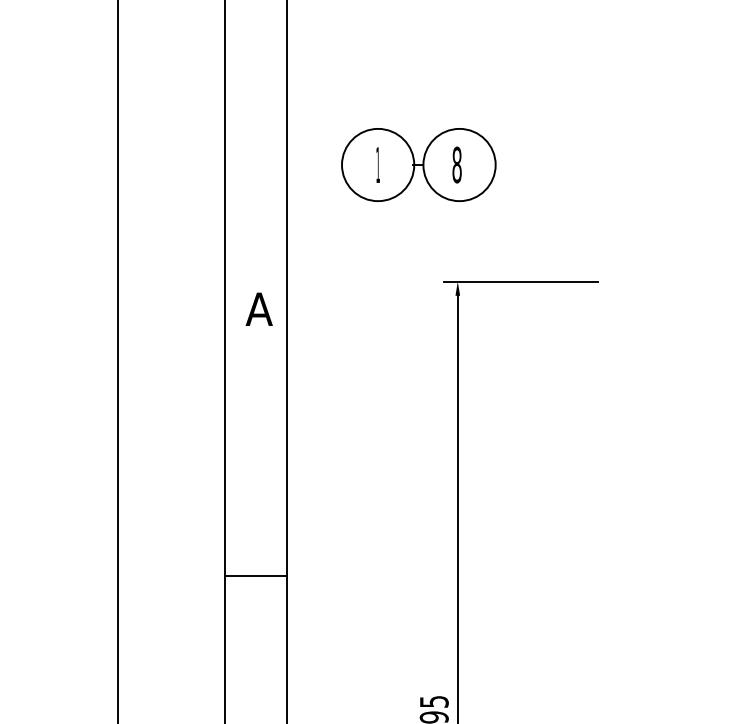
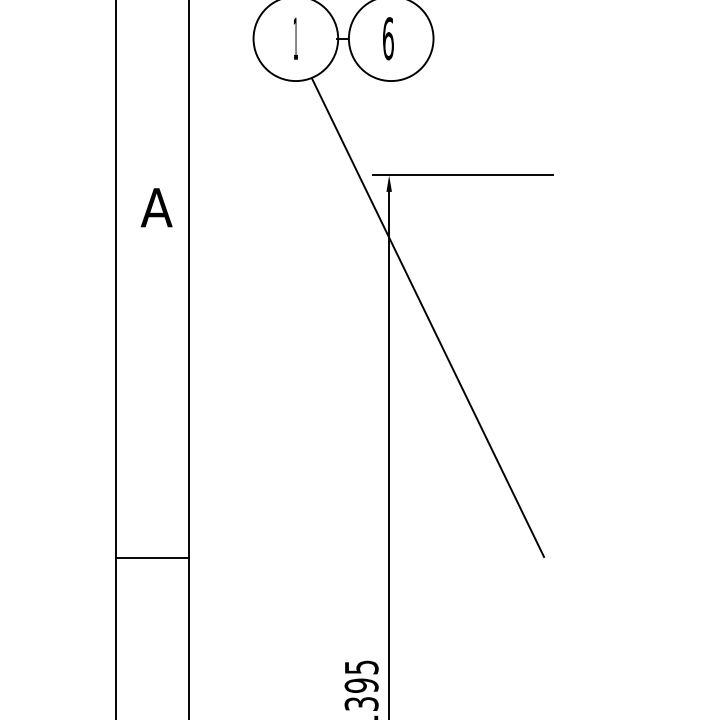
text: (456, 164) -> (387, 38), 8 -> 6
line: (491, 403) -> (428, 318), added
line: (255, 575) -> (152, 556), moved

